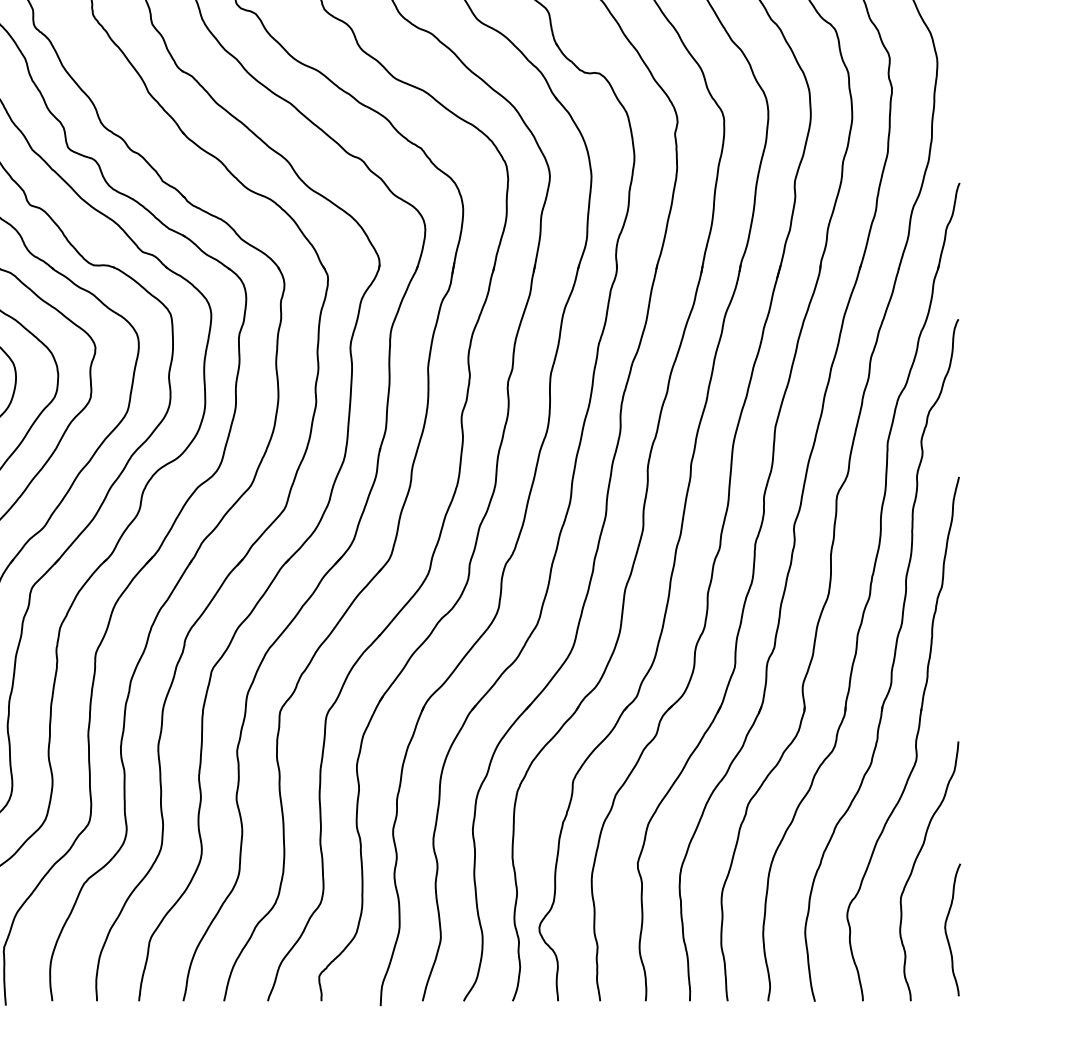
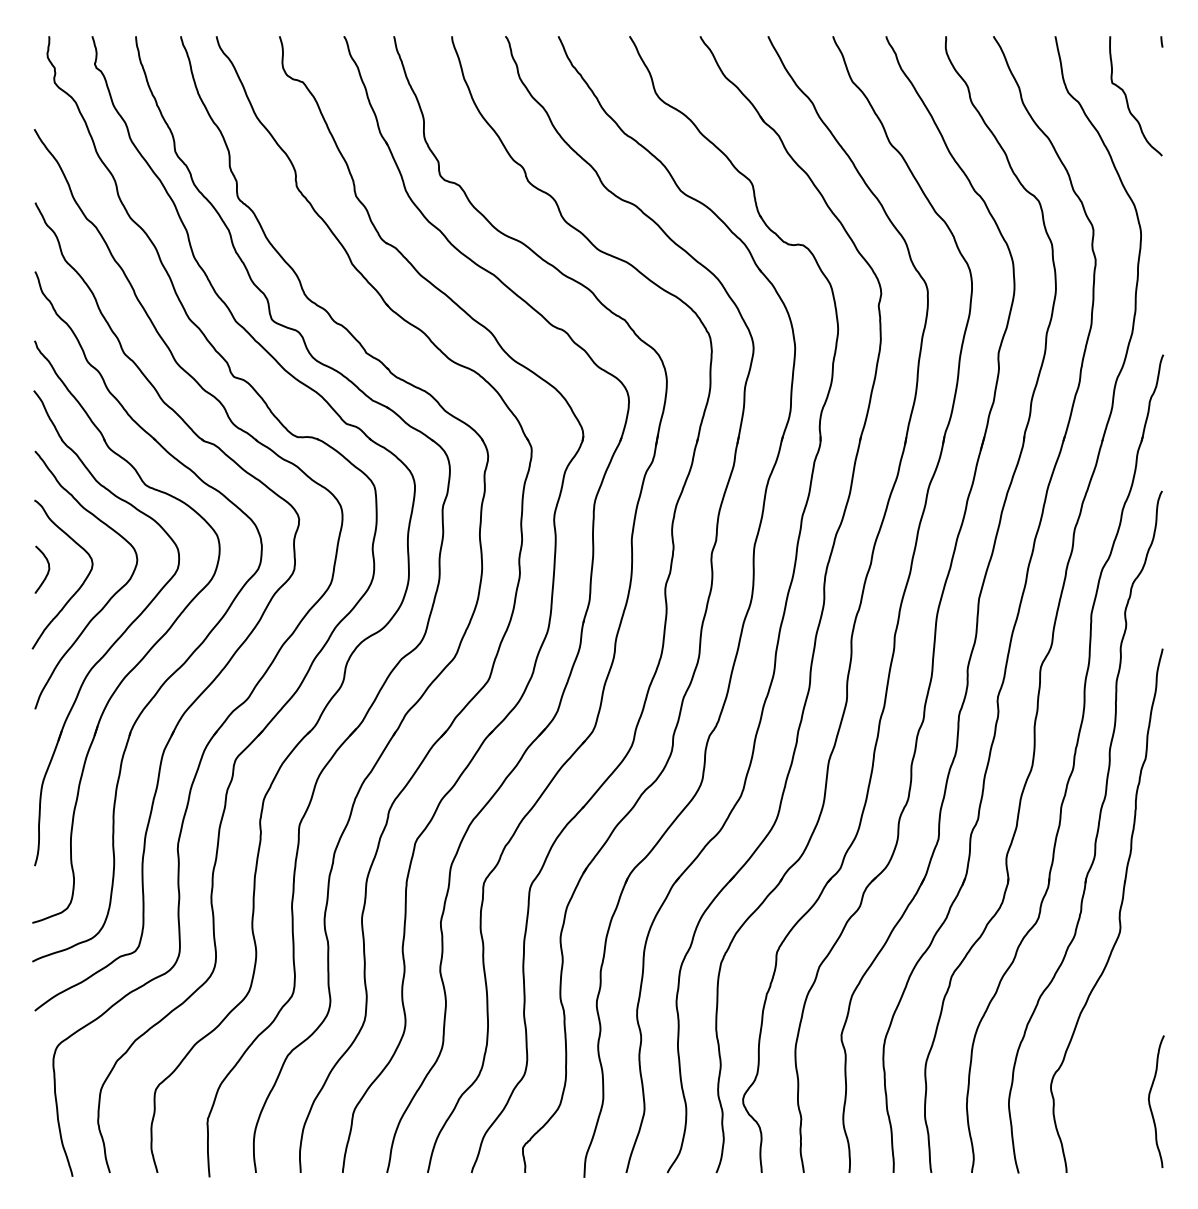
curve: (914, 865) -> (1118, 1037), removed

